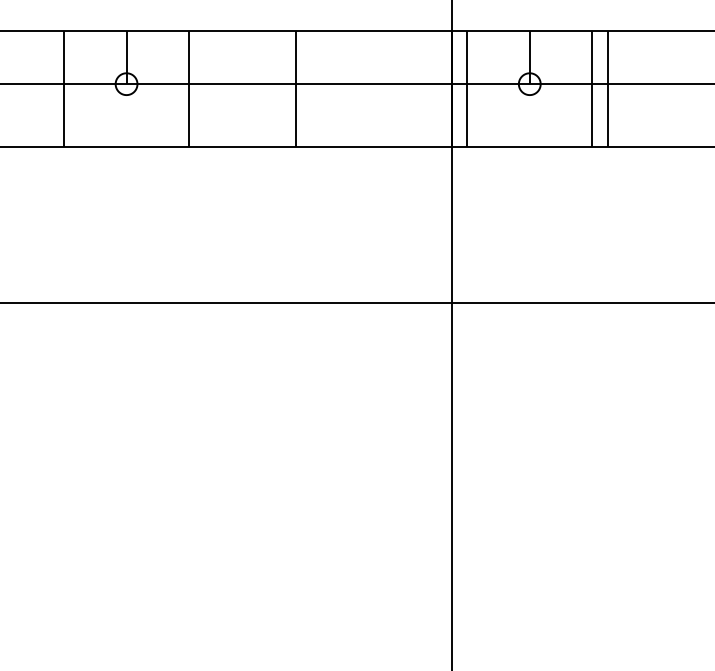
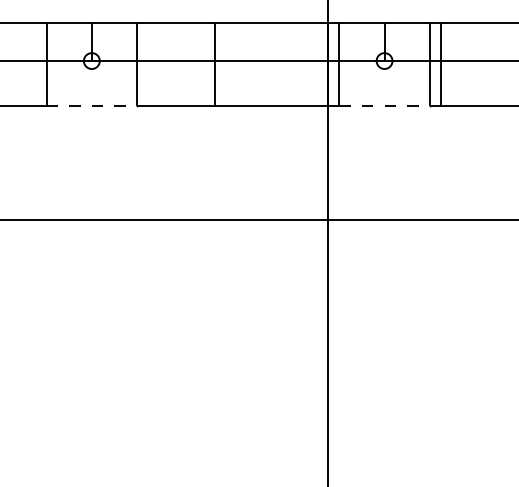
line: (127, 146) -> (92, 106), solid -> dashed
line: (531, 146) -> (385, 106), solid -> dashed

